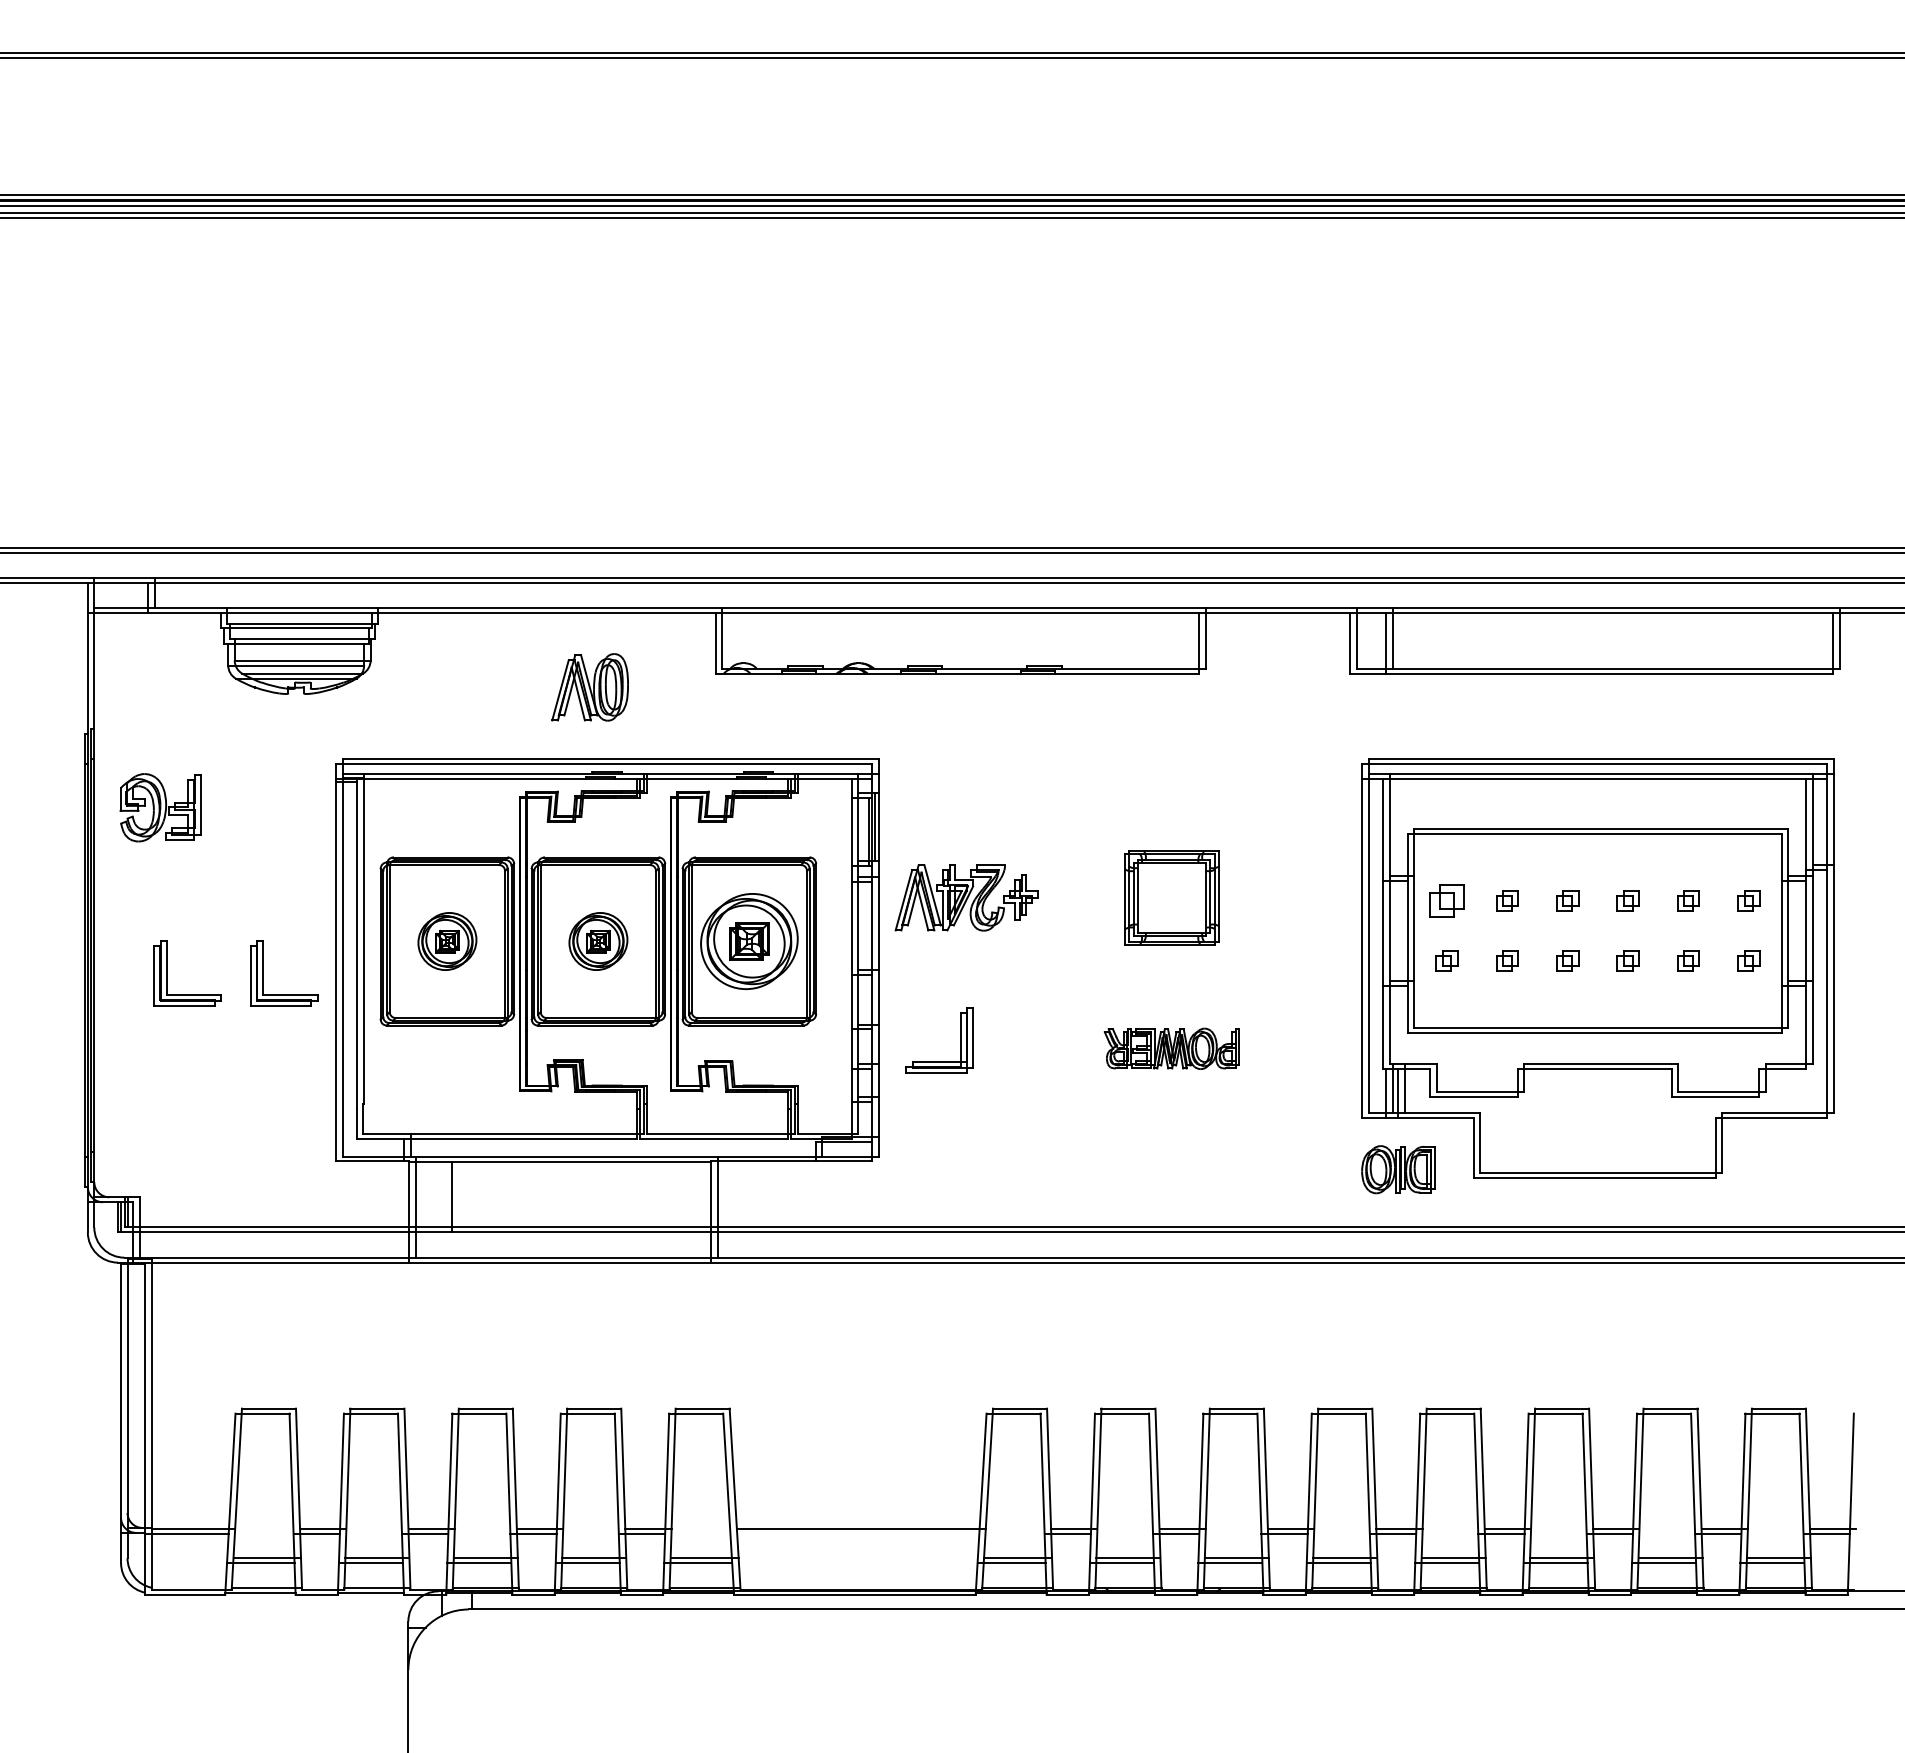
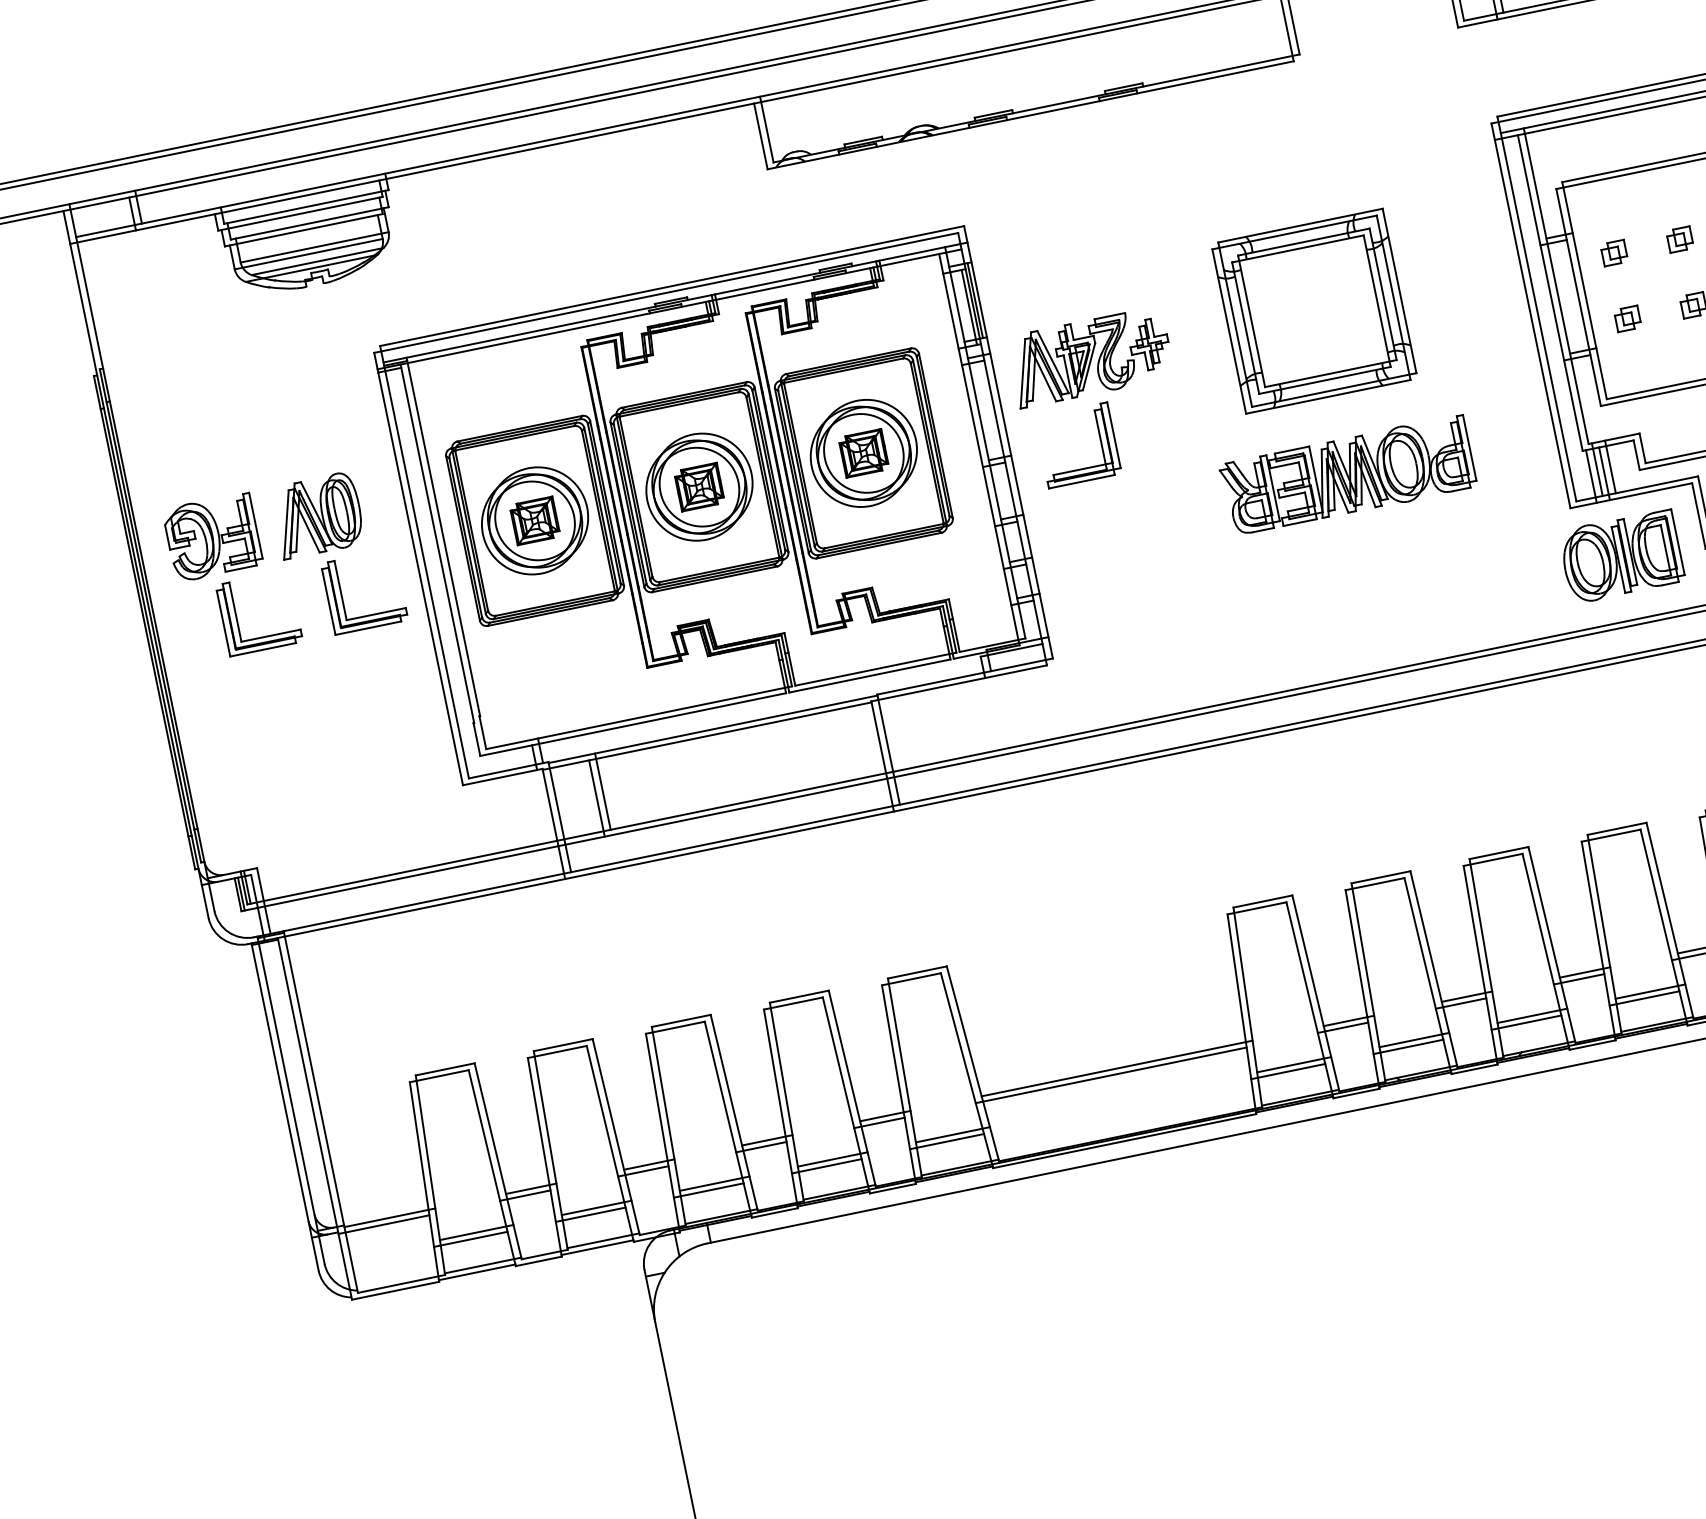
part: (589, 687) -> (317, 515), moved
part: (160, 807) -> (212, 537), moved
part: (1171, 897) -> (1313, 311), size x1.67
part: (1446, 900) -> (1613, 252), size x0.62
part: (447, 941) -> (535, 520), size x1.67
part: (598, 941) -> (699, 487), size x1.67
part: (960, 1040) -> (1100, 441), moved
part: (1171, 1048) -> (1347, 475), size x1.67
part: (1398, 1169) -> (1621, 556), size x1.43
line: (458, 1192) -> (603, 791), added
line: (854, 1534) -> (1110, 1075), added

